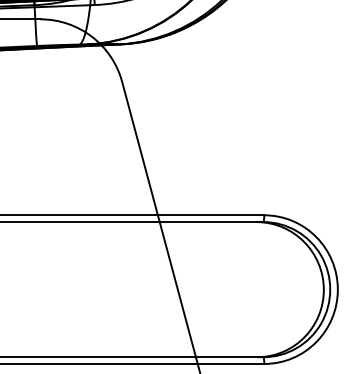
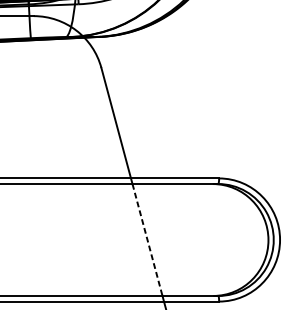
line: (177, 289) -> (147, 239), solid -> dashed

